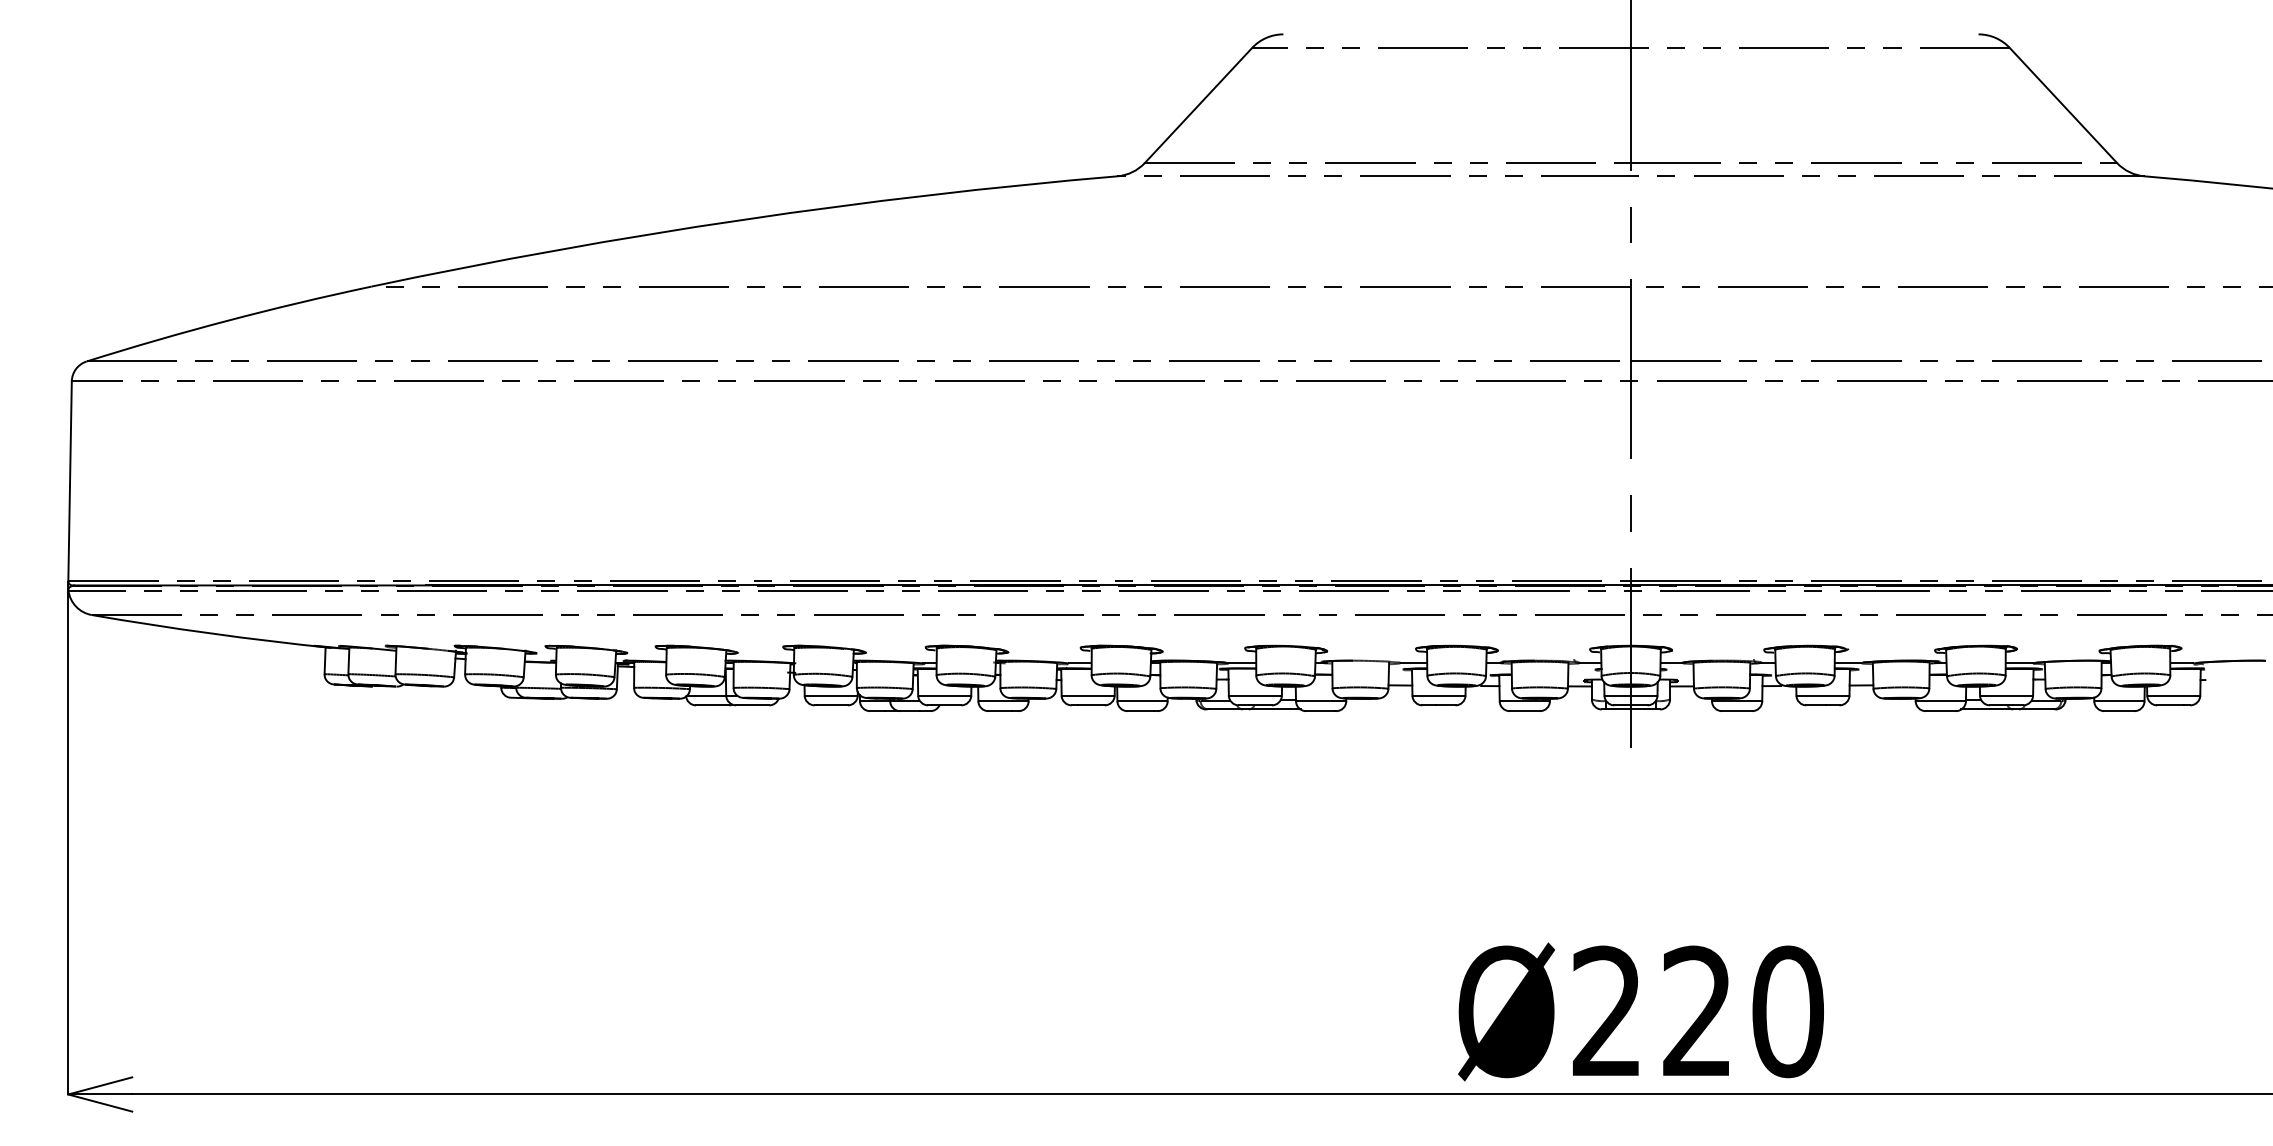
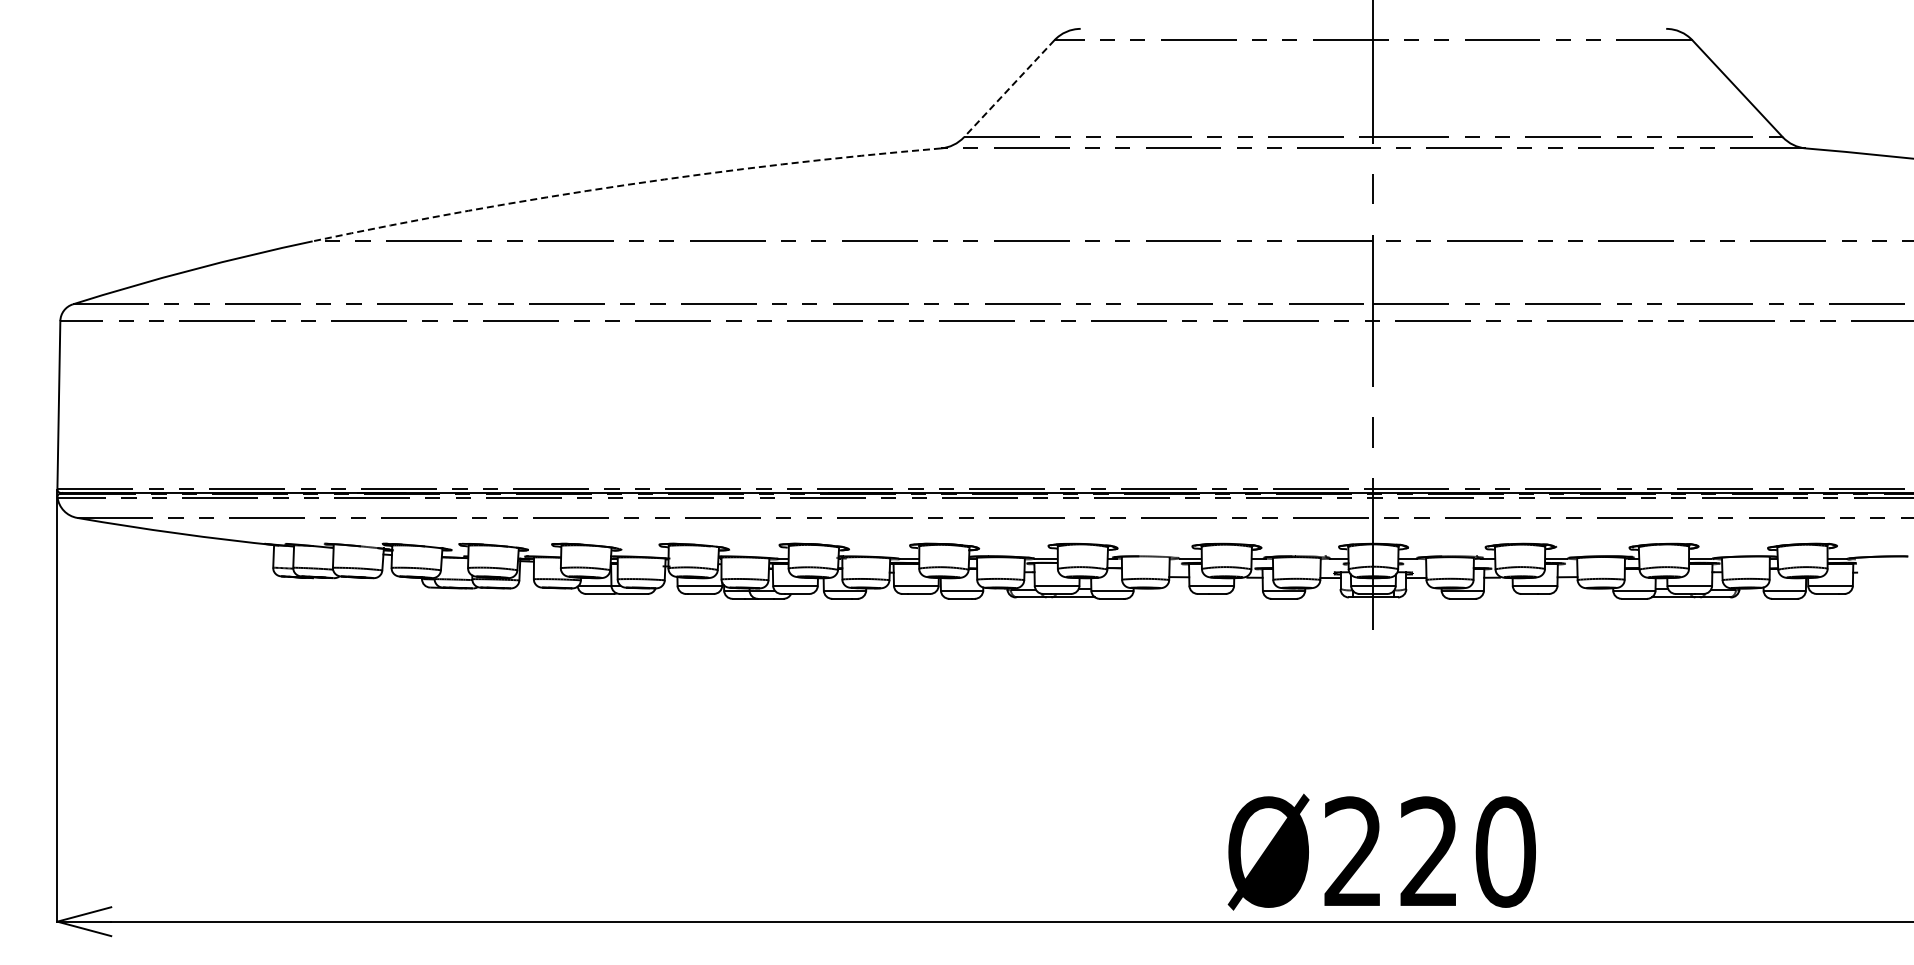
line: (1197, 106) -> (1008, 89), solid -> dashed
arc: (742, 220) -> (625, 185), solid -> dashed

